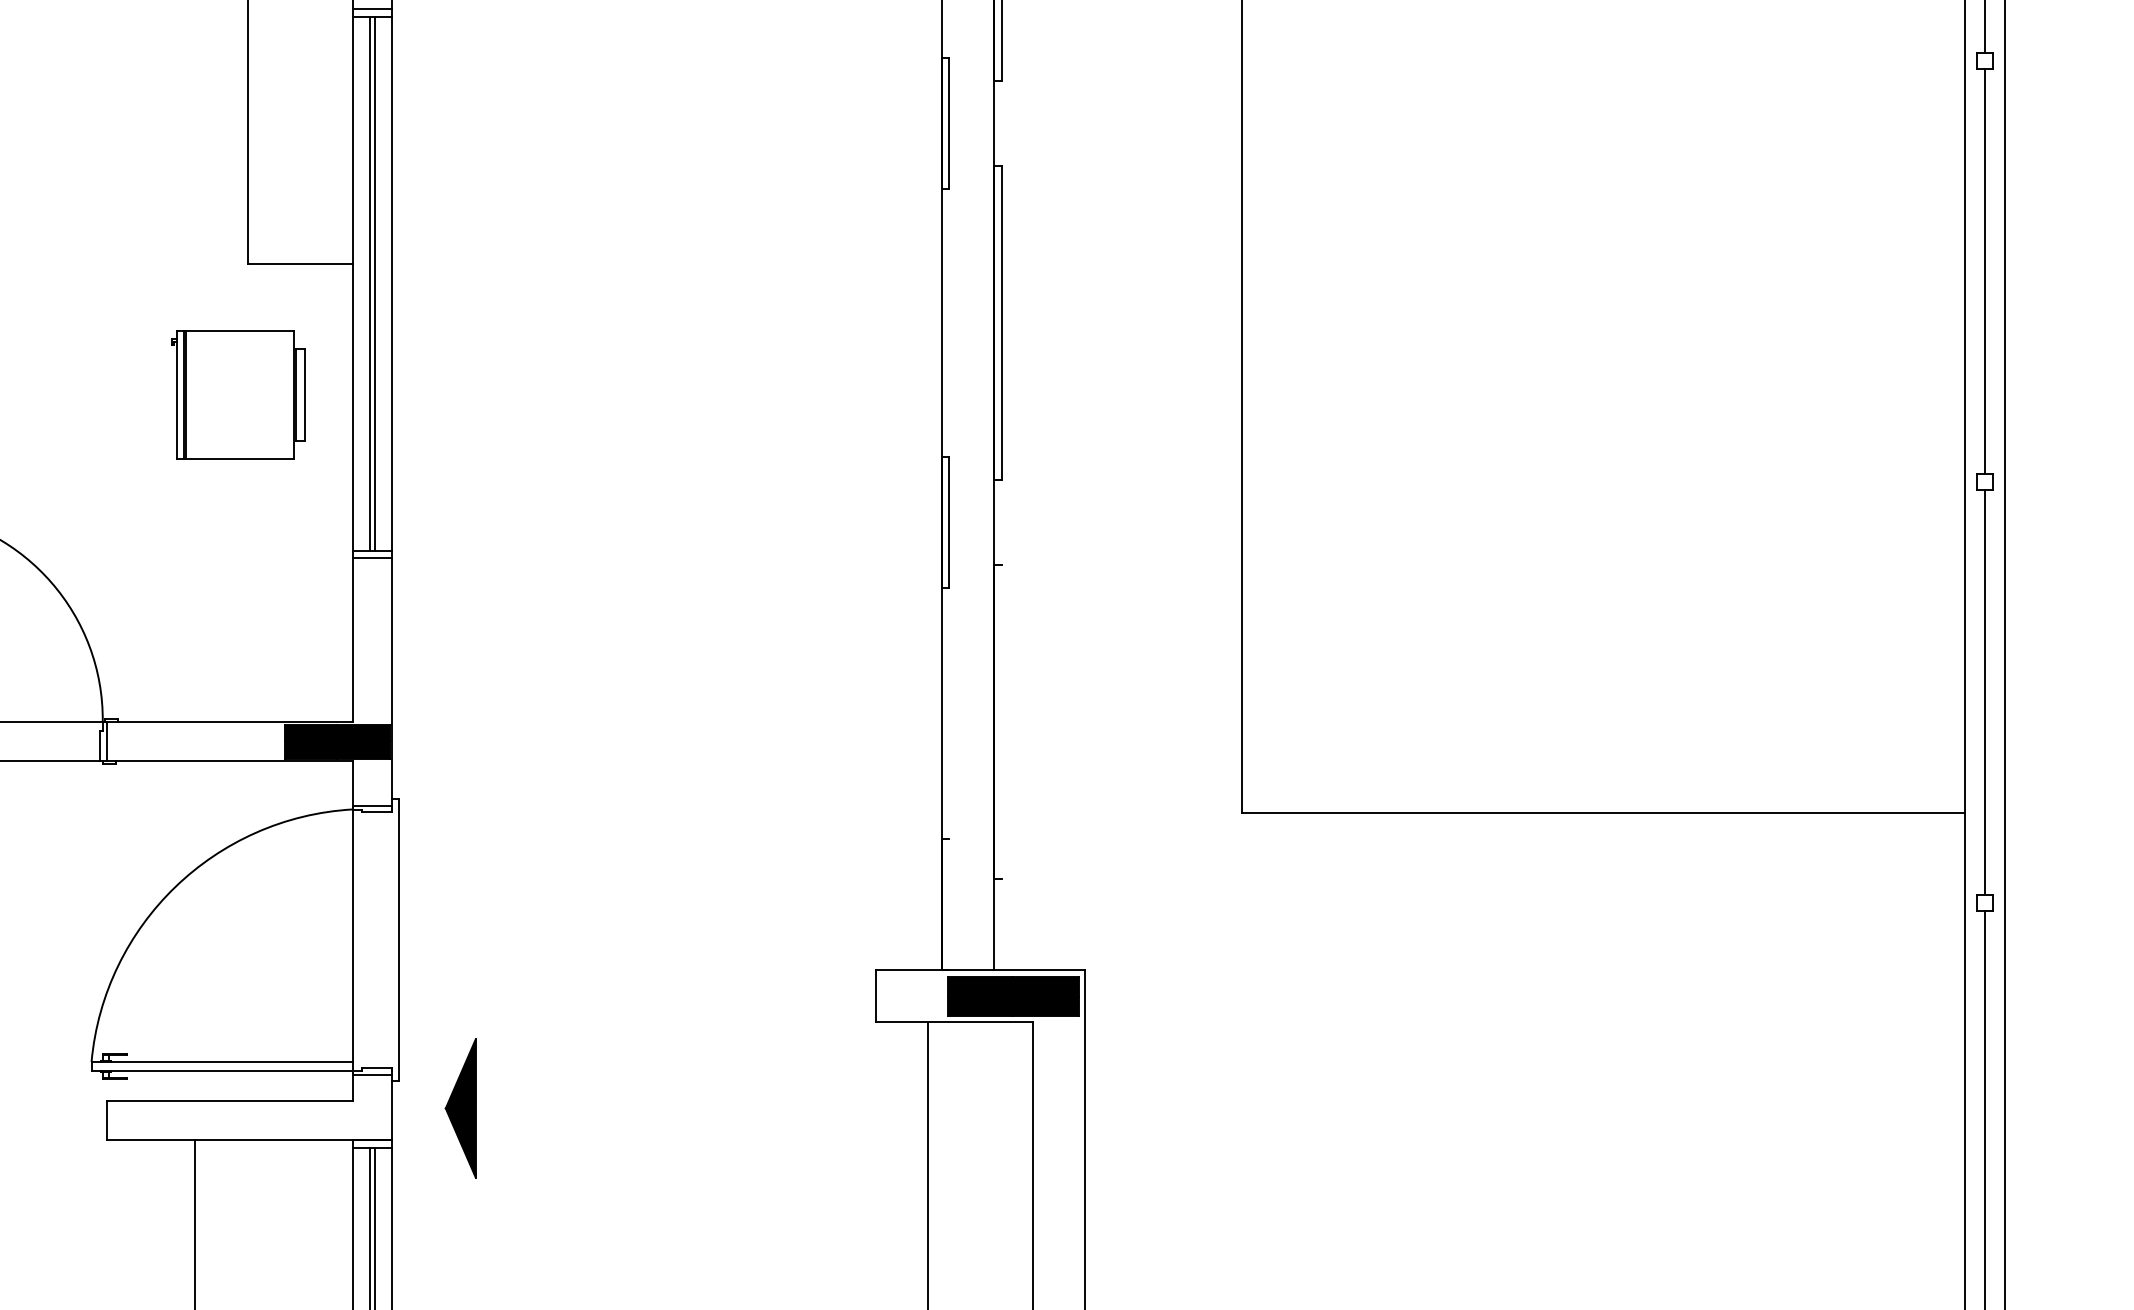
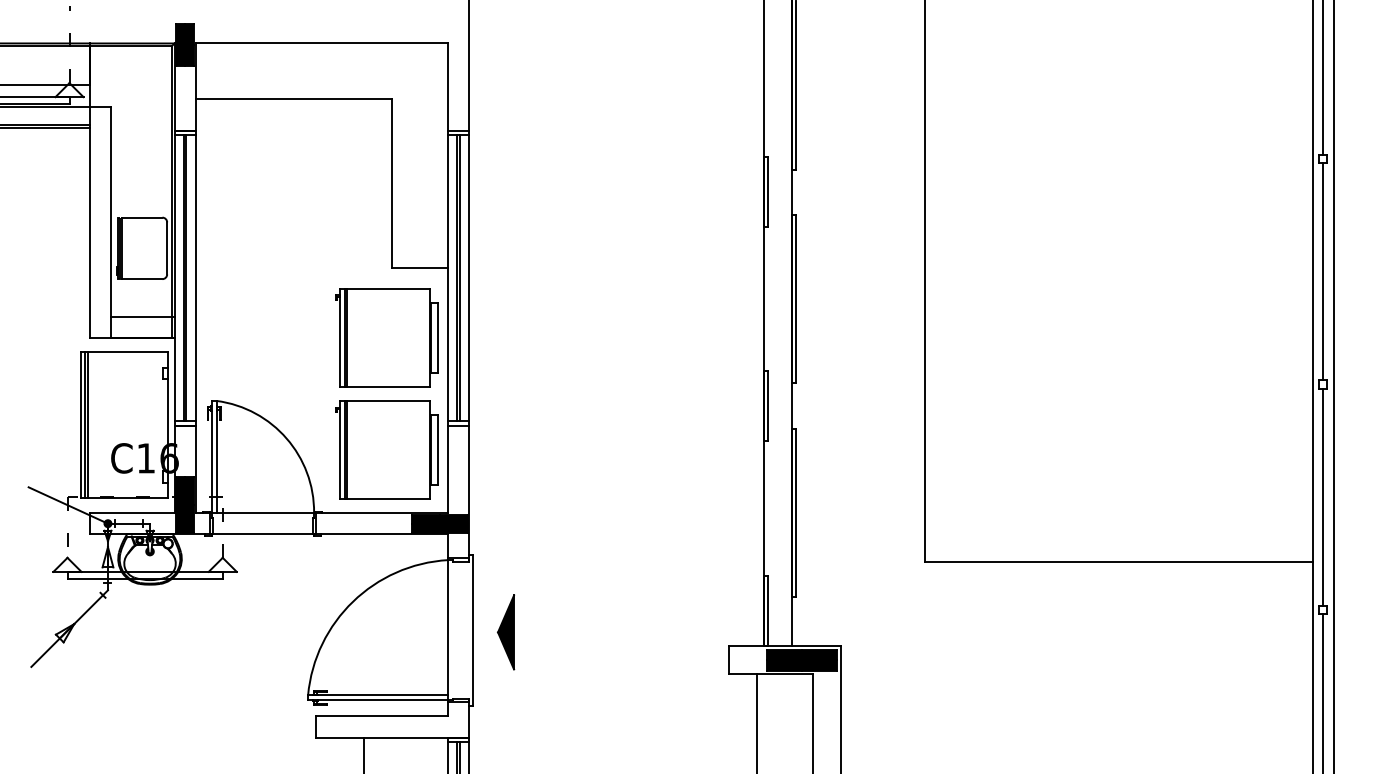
part: (237, 394) -> (386, 337), size x1.43
part: (237, 603) -> (386, 449), added
line: (1002, 722) -> (796, 513), added
line: (950, 905) -> (768, 611), added
part: (461, 1108) -> (506, 632), moved

